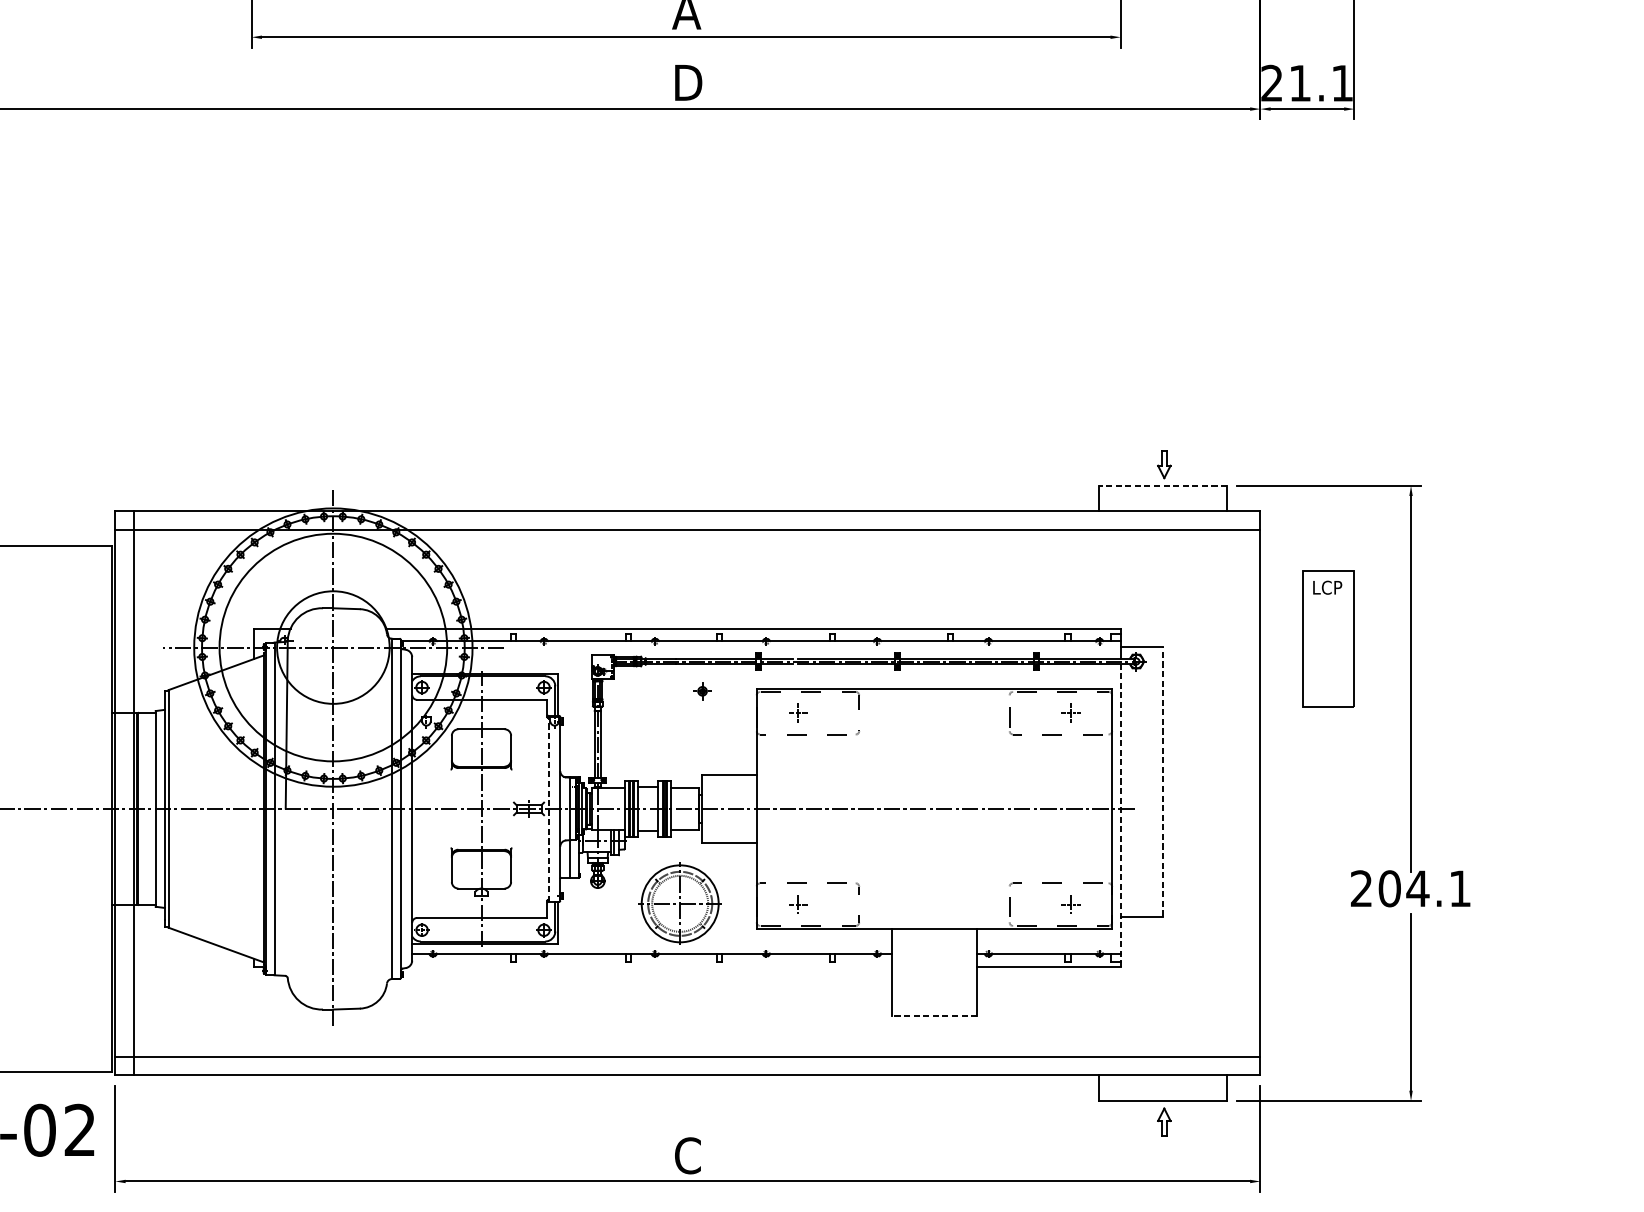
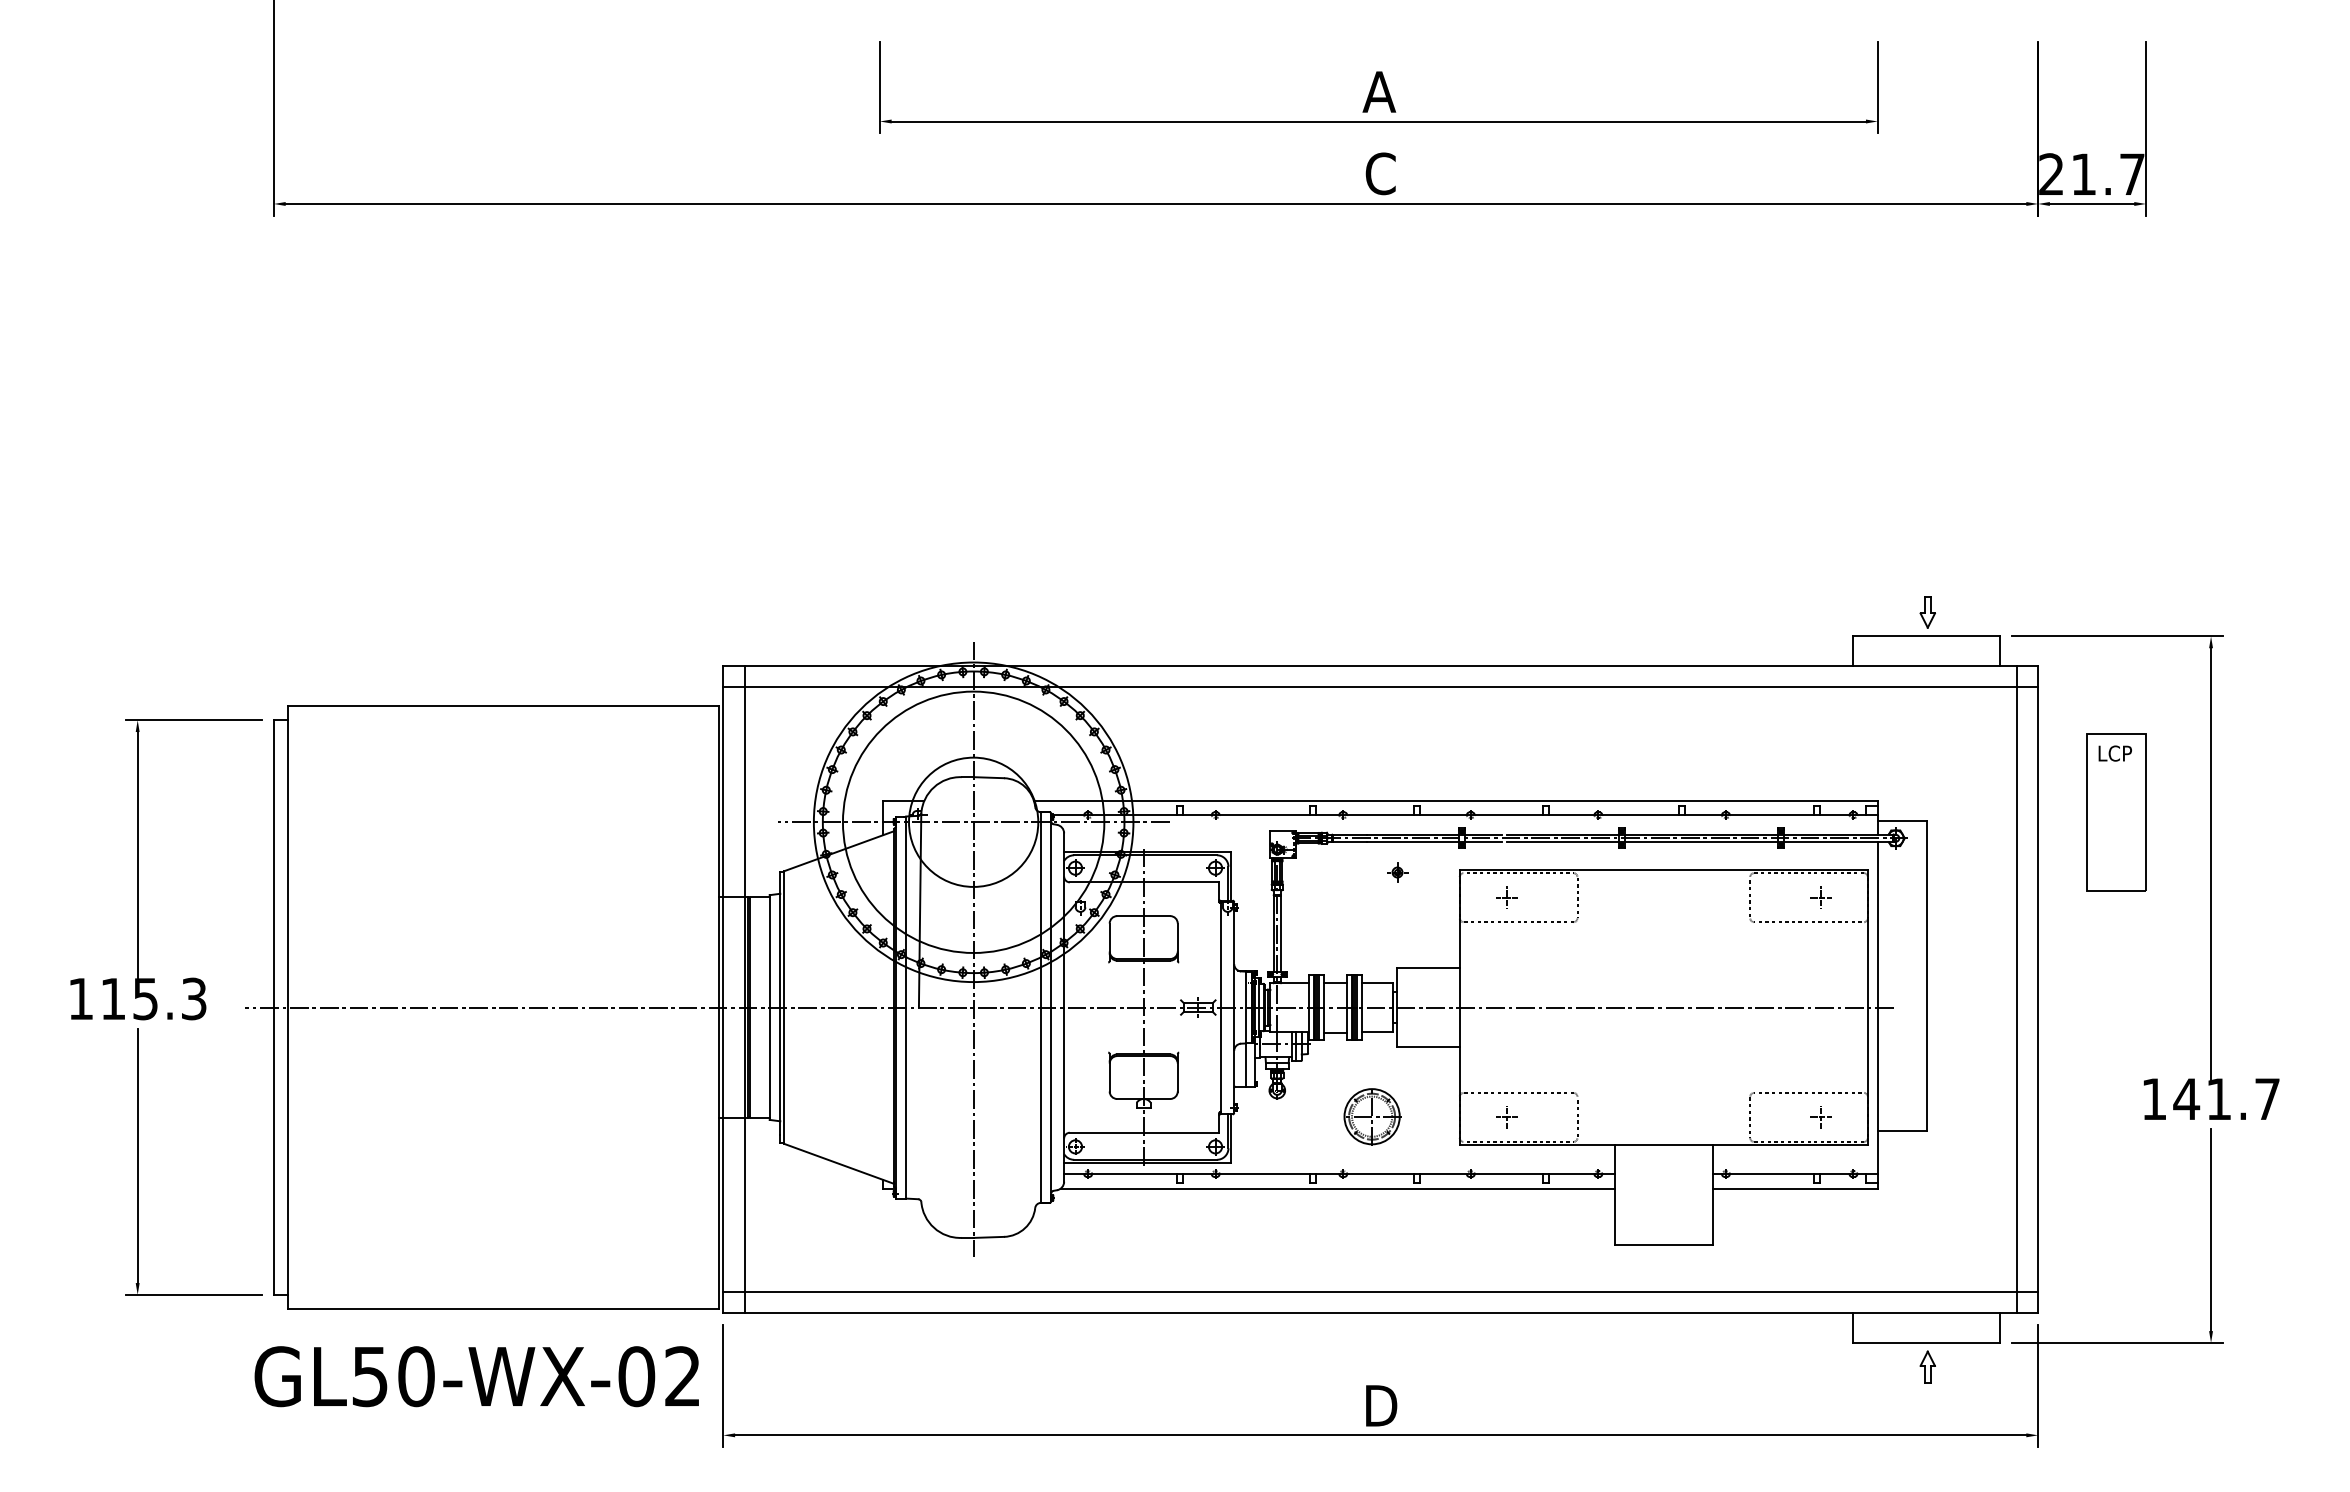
text: (688, 82) -> (1381, 173), D -> C
text: (1342, 82) -> (2132, 173), 21.1 -> 21.7
line: (1163, 485) -> (1926, 636), dashed -> solid
line: (1163, 781) -> (1926, 975), dashed -> solid
line: (1241, 793) -> (2016, 989), added
line: (549, 808) -> (1221, 1007), dashed -> solid
line: (1120, 814) -> (1877, 1014), dashed -> solid
text: (1410, 888) -> (2210, 1099), 204.1 -> 141.7
part: (680, 903) -> (1372, 1116), size x0.62
line: (650, 966) -> (1337, 1188), added
line: (934, 1015) -> (1663, 1244), dashed -> solid
text: (688, 1155) -> (1381, 1405), C -> D

